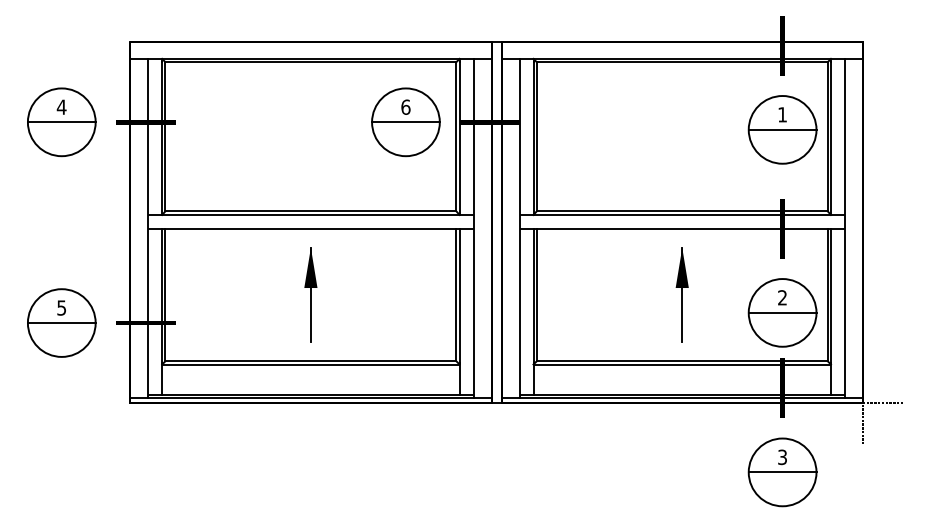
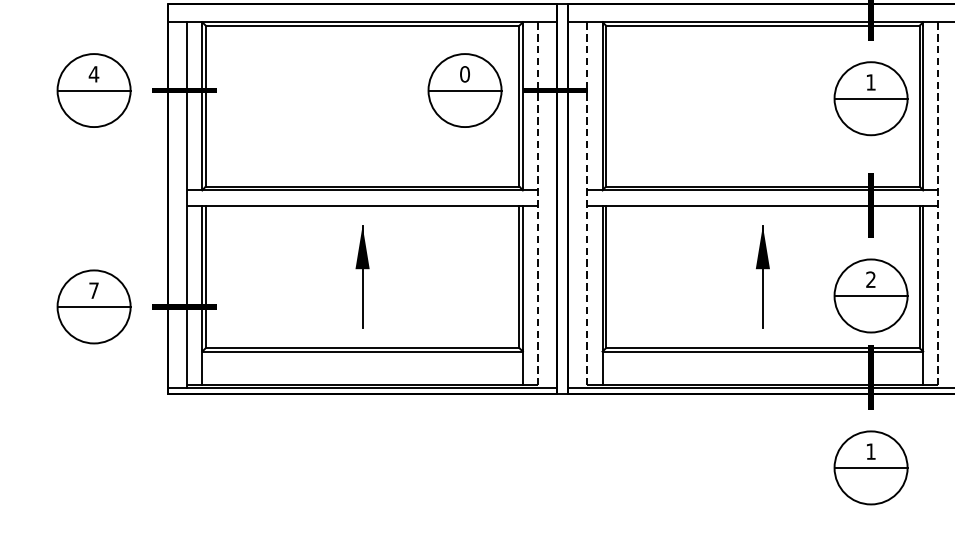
text: (405, 106) -> (464, 73), 6 -> 0
line: (473, 228) -> (537, 205), solid -> dashed
line: (519, 228) -> (587, 205), solid -> dashed
line: (845, 228) -> (938, 205), solid -> dashed
text: (61, 307) -> (93, 290), 5 -> 7
text: (782, 457) -> (870, 451), 3 -> 1

